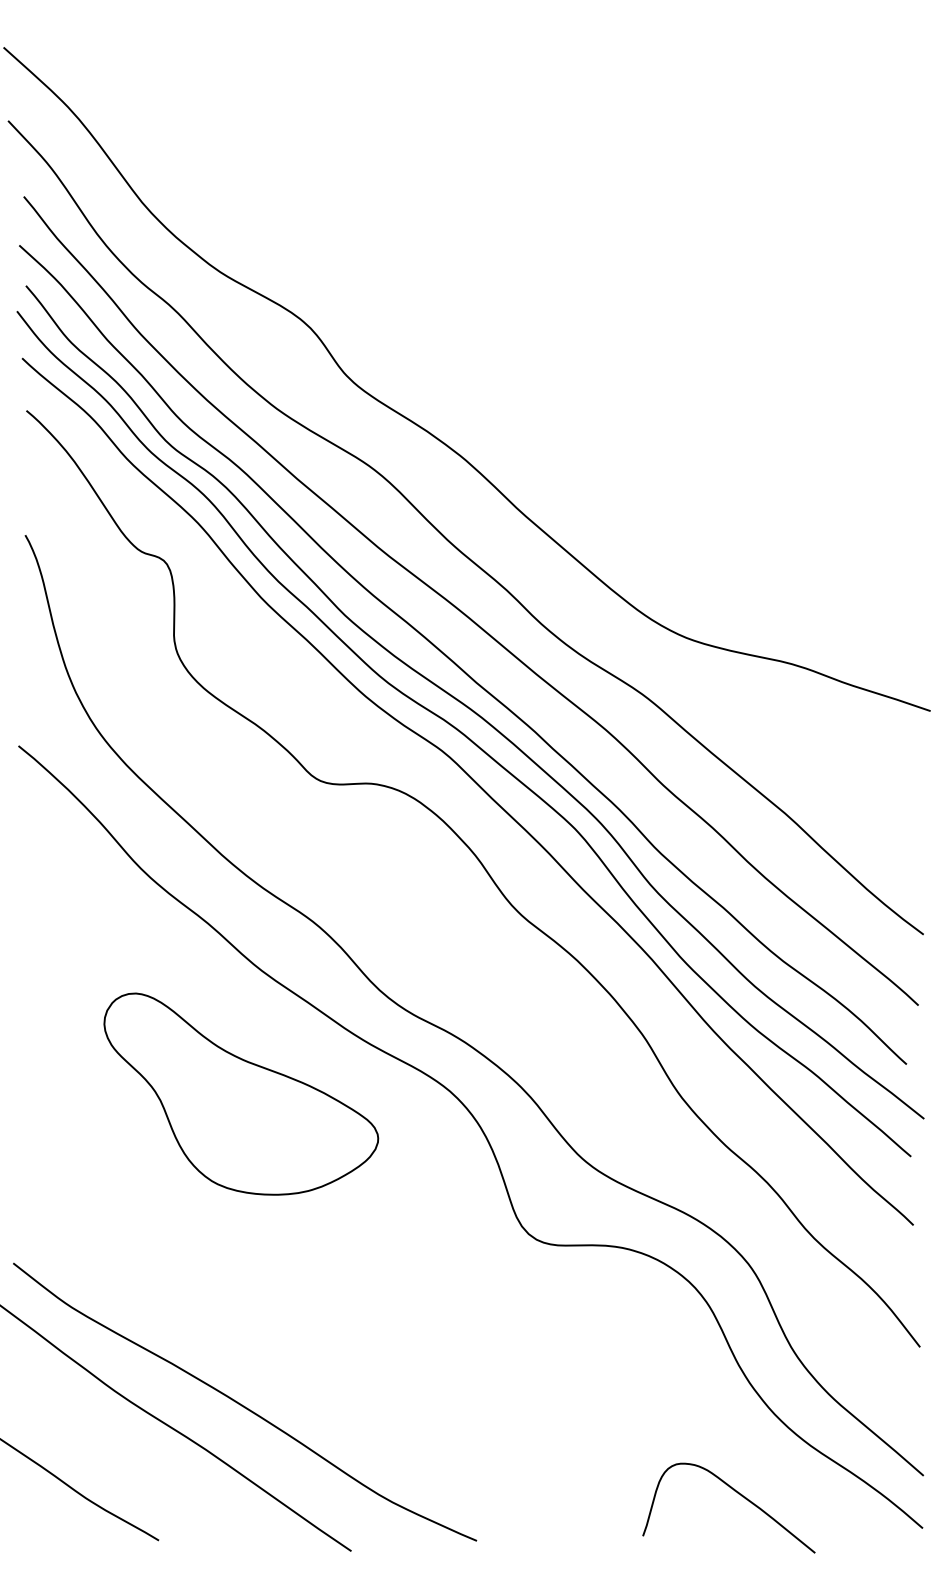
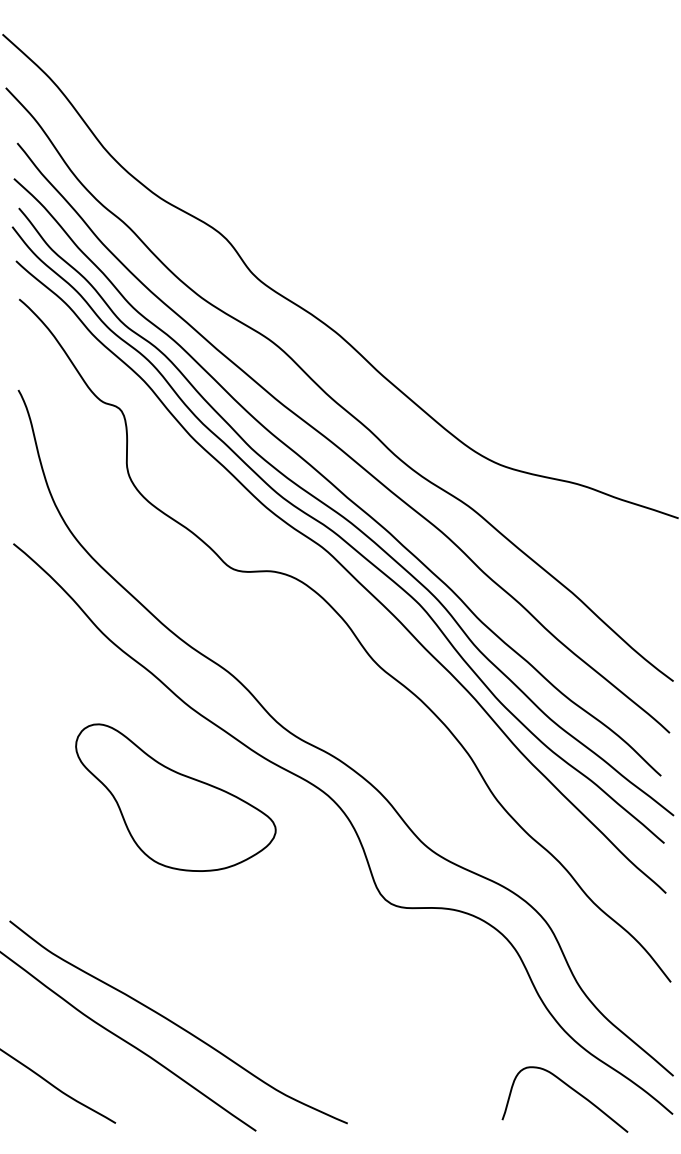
curve: (738, 1494) -> (572, 1089), moved

